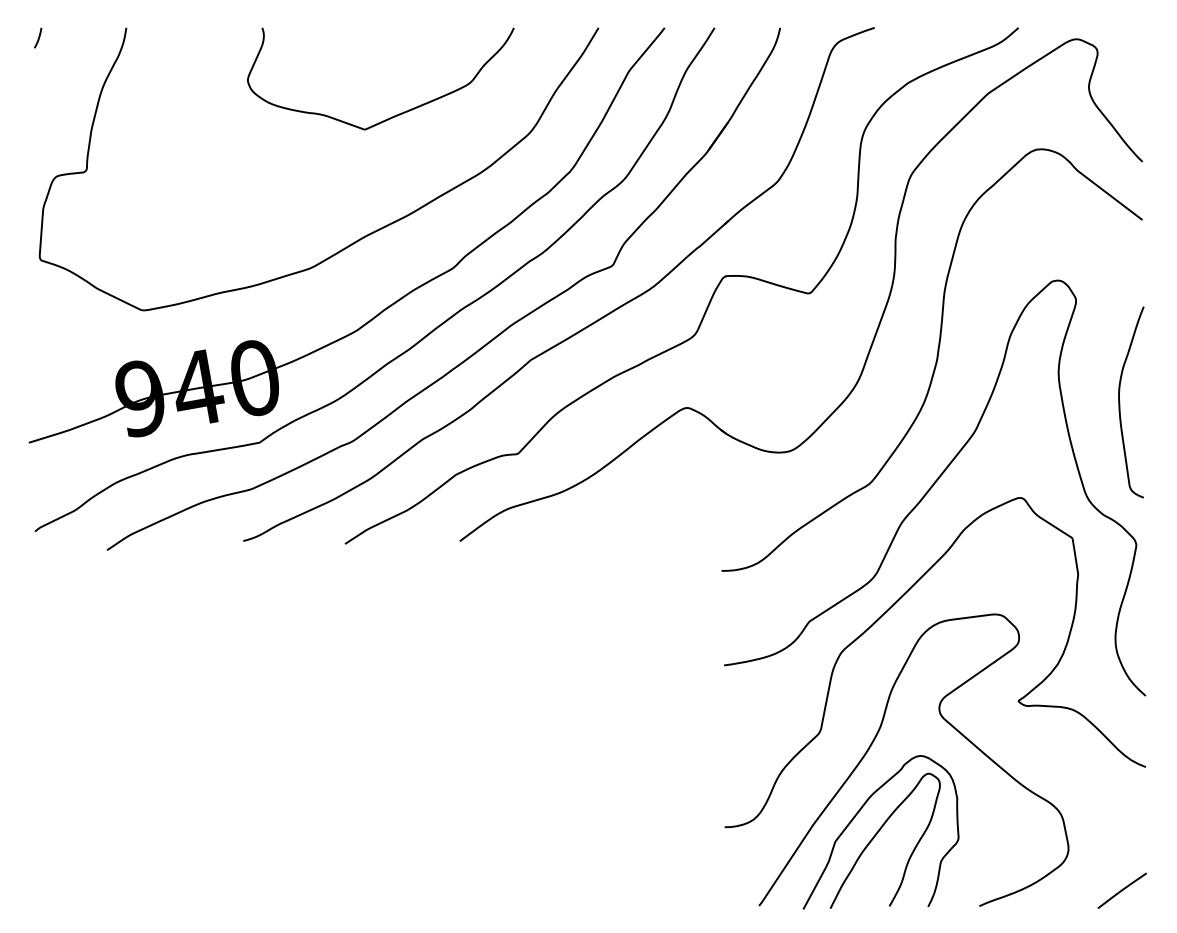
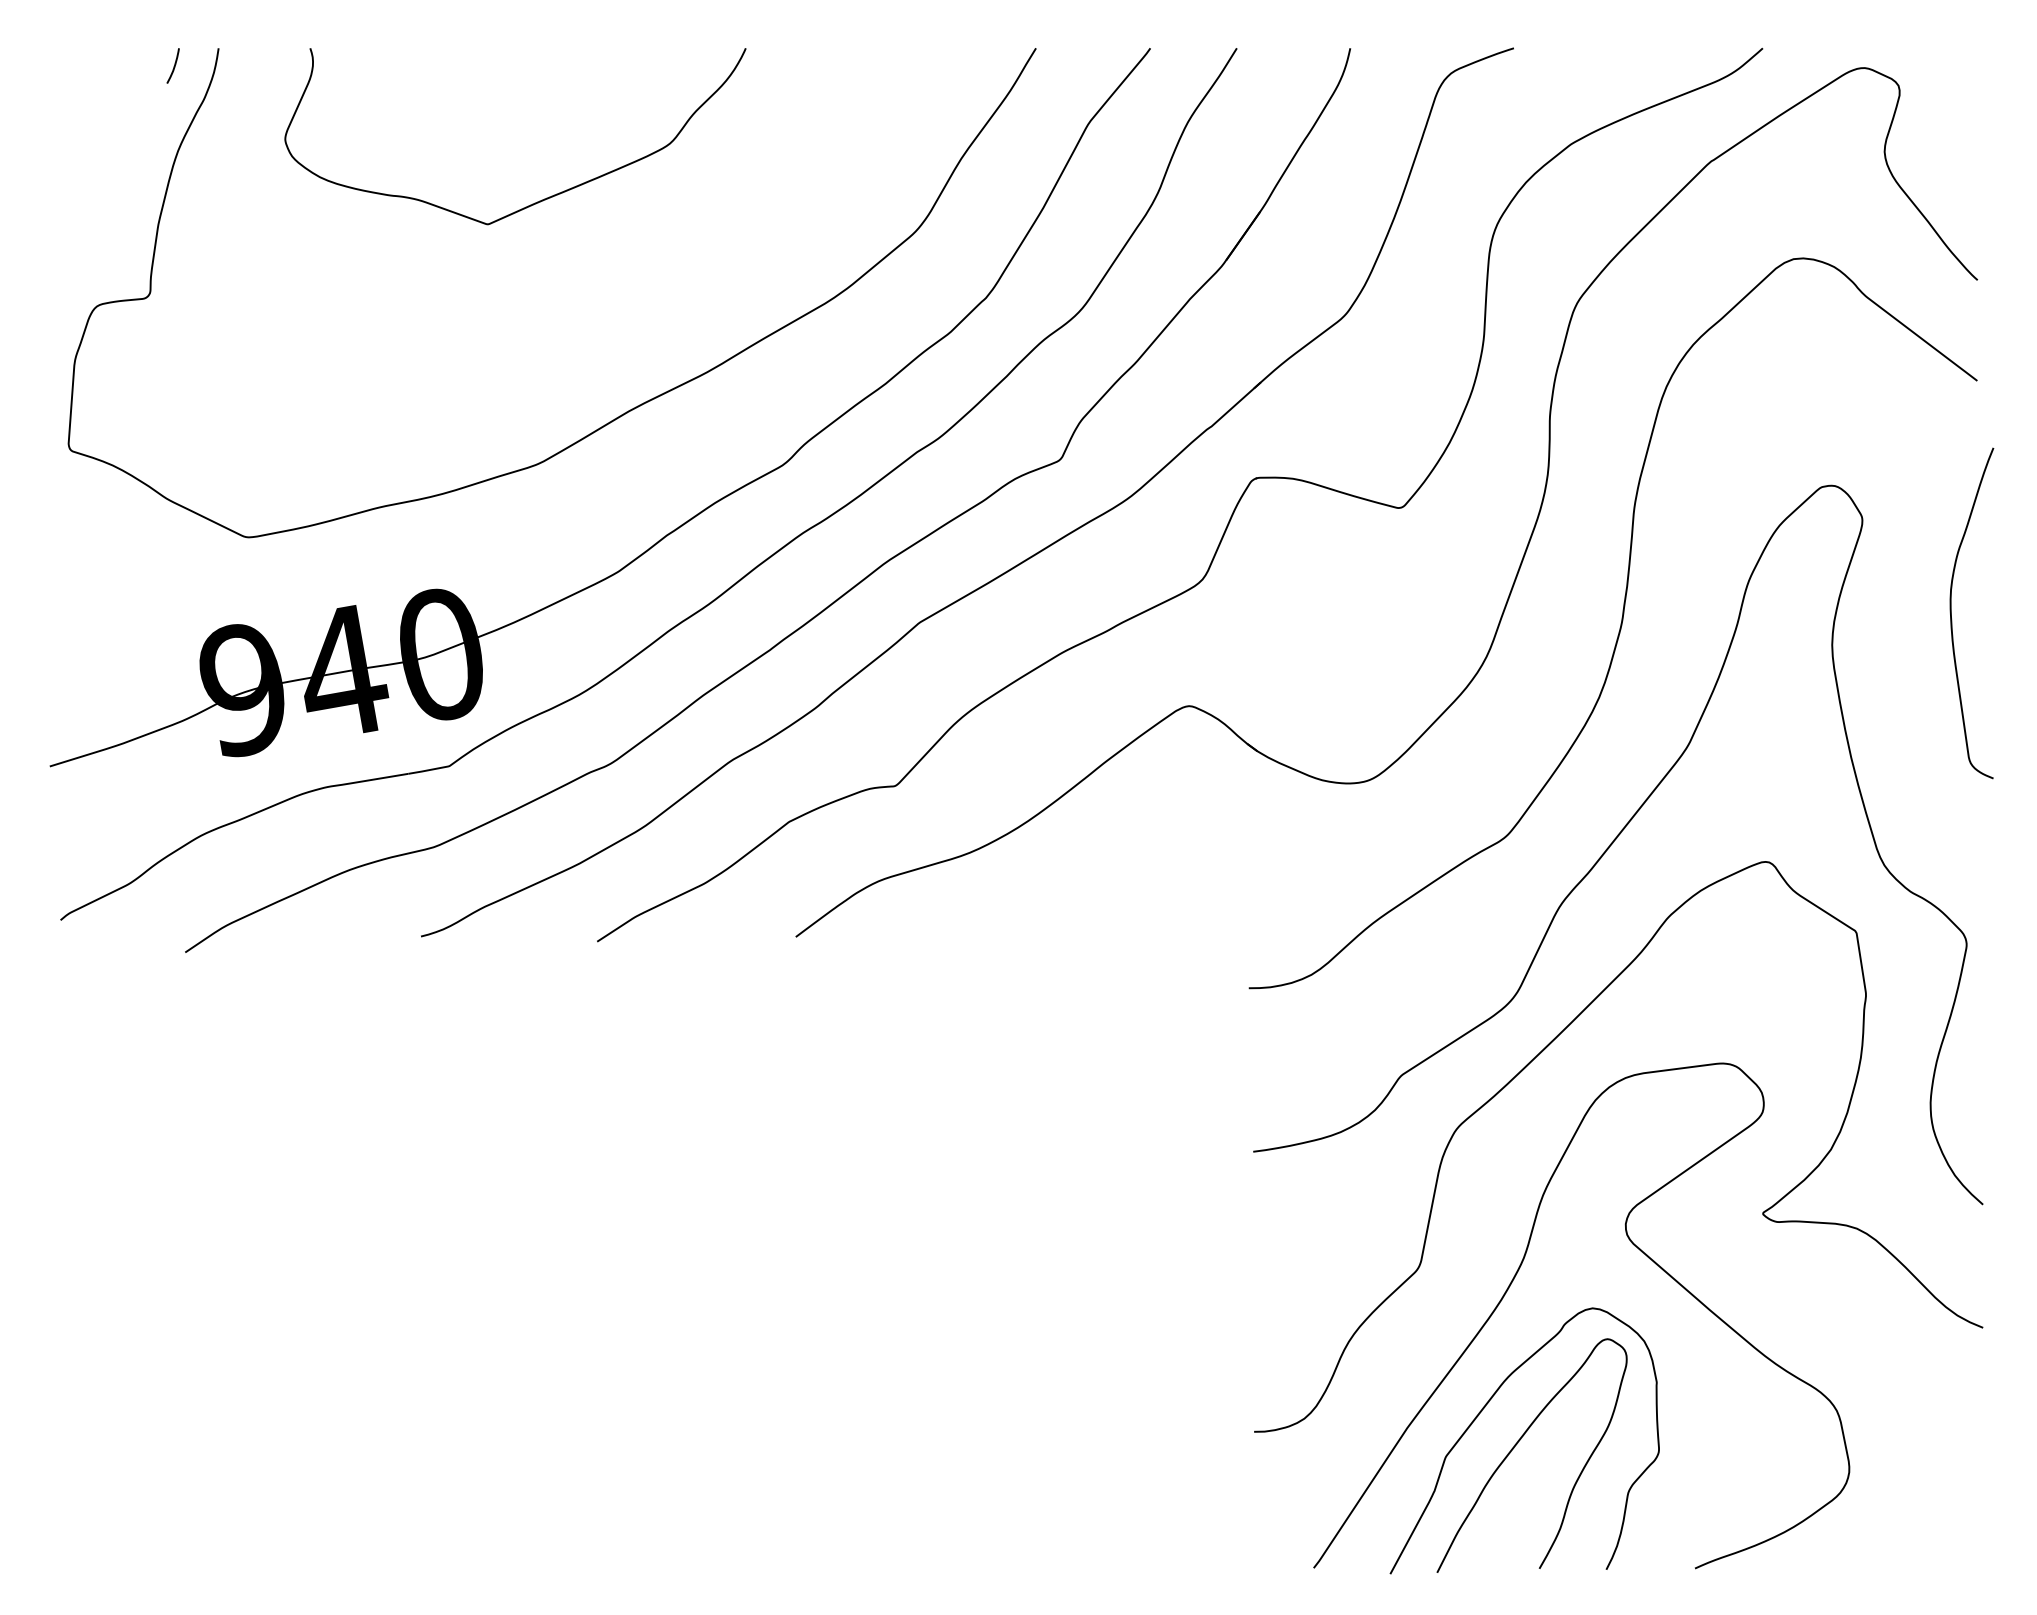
line: (38, 37) -> (173, 64), moved
curve: (396, 114) -> (542, 198), moved
curve: (1120, 402) -> (1953, 613), moved
line: (1121, 890) -> (1941, 1541), removed

